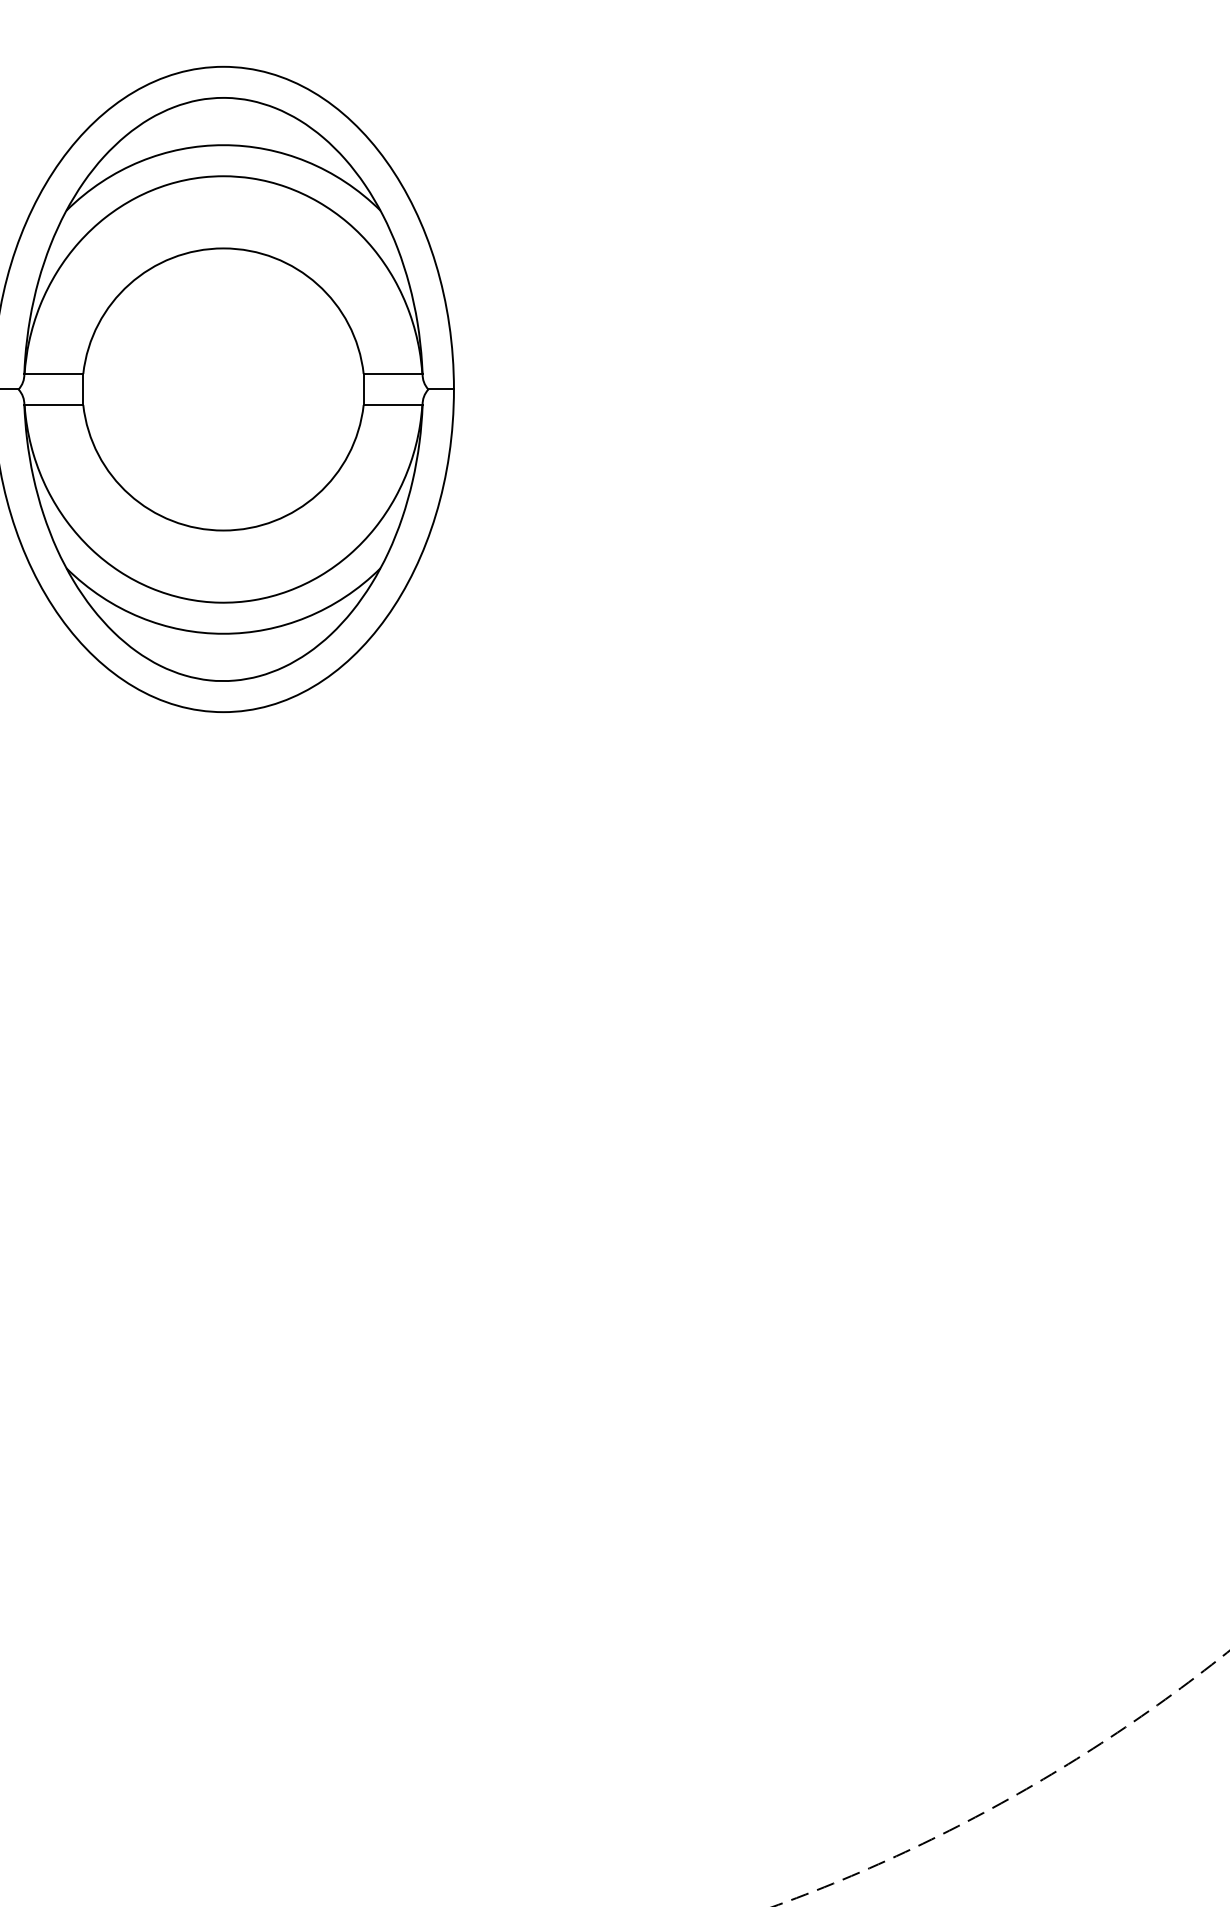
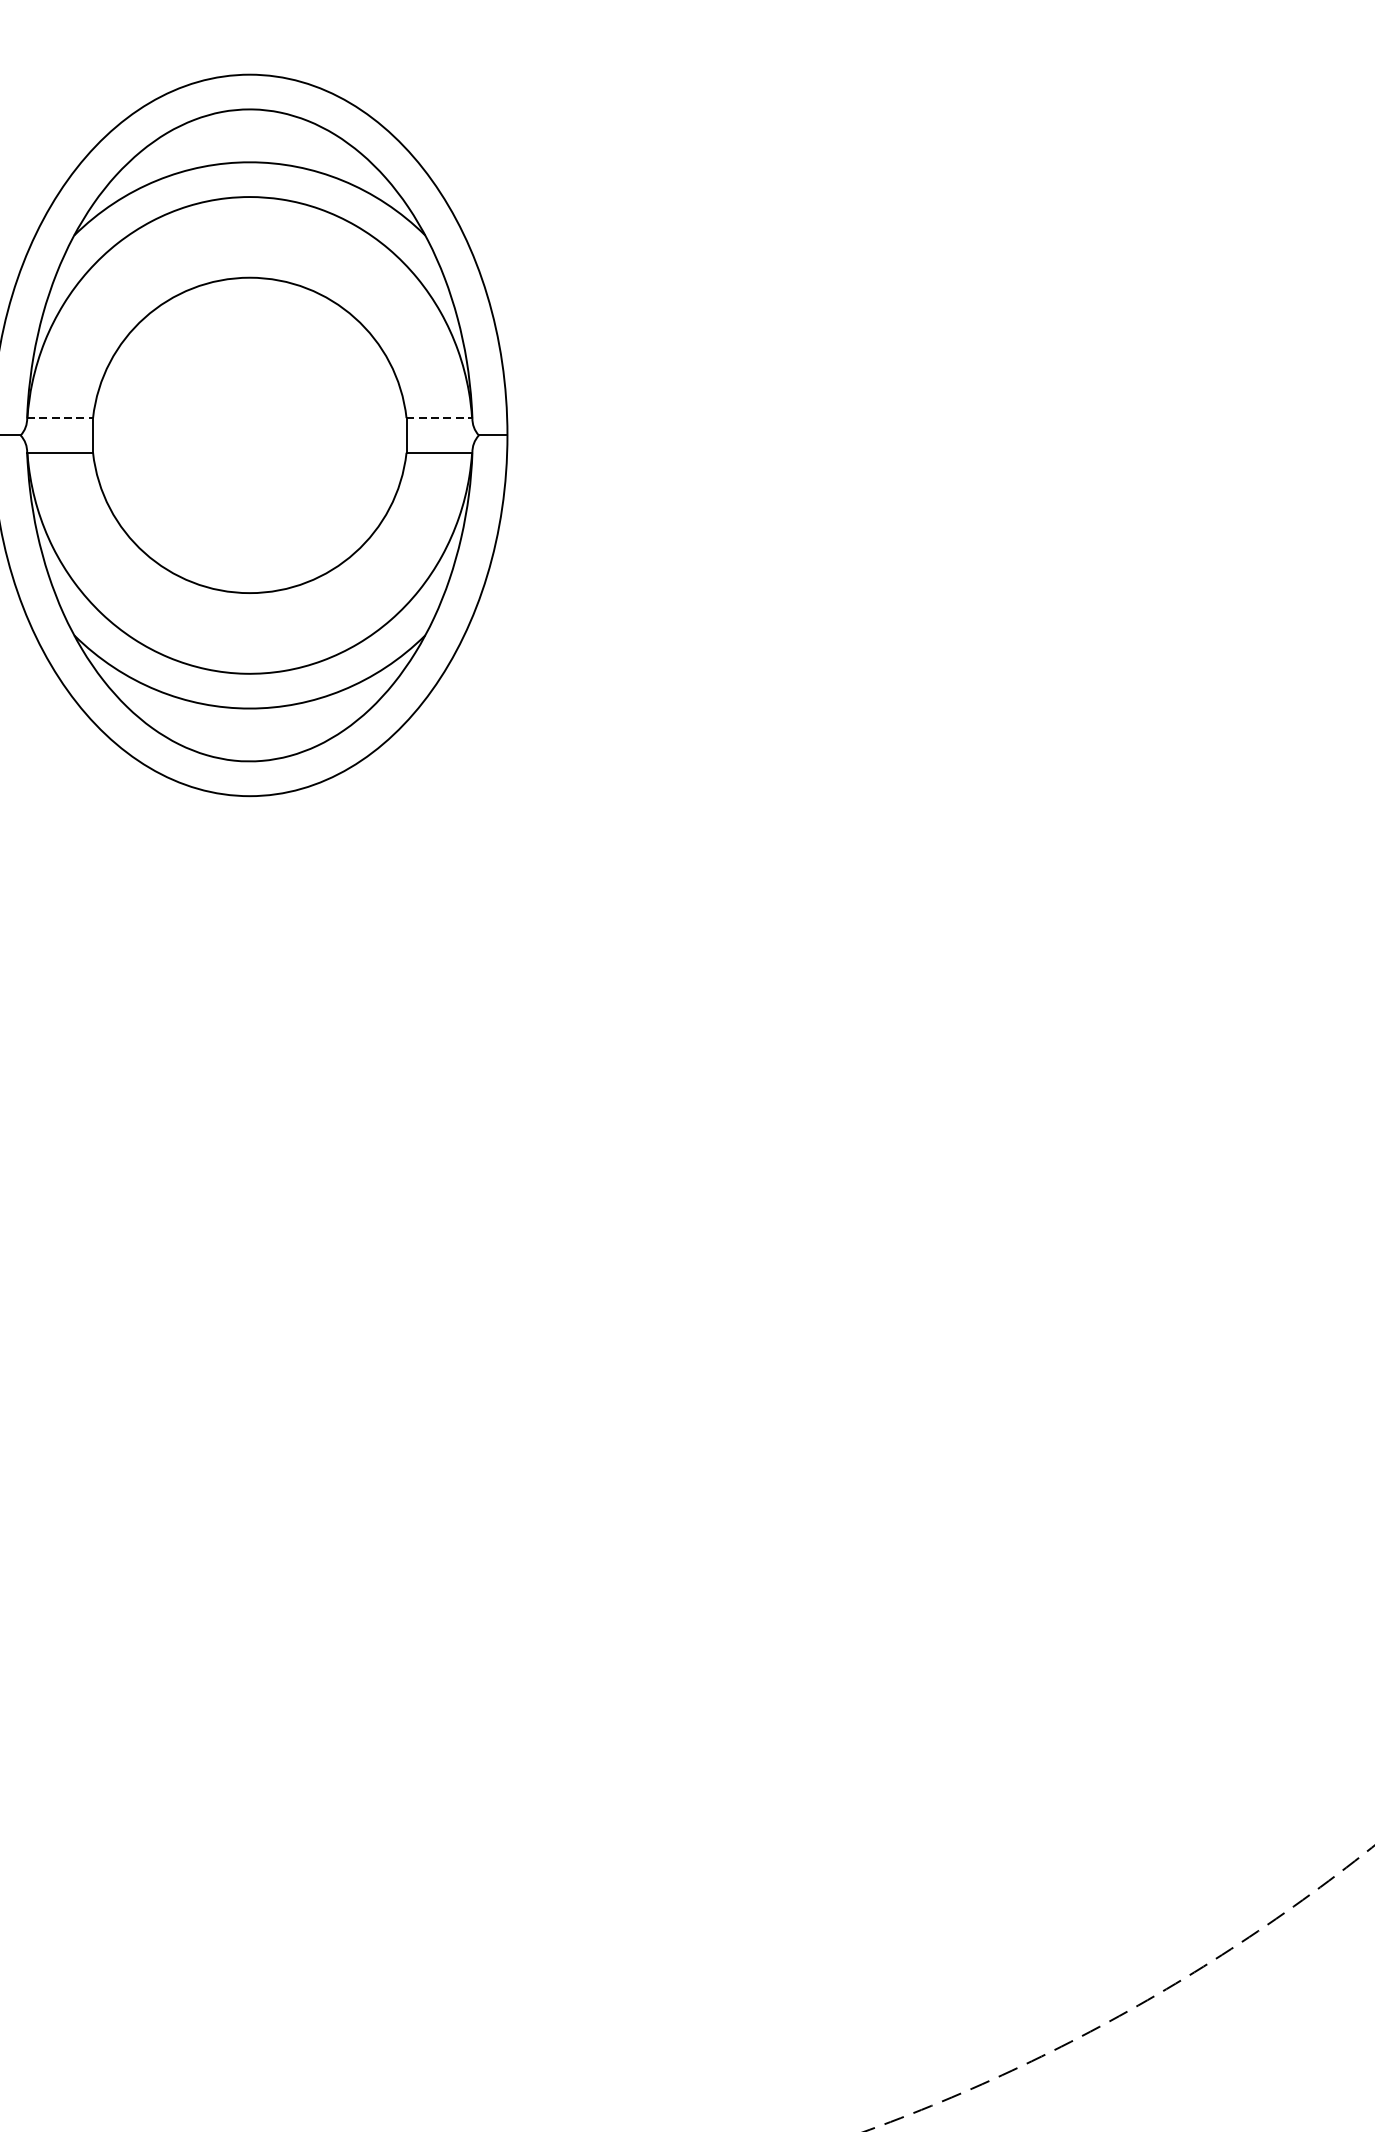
line: (54, 374) -> (60, 418), solid -> dashed
line: (393, 374) -> (439, 418), solid -> dashed

